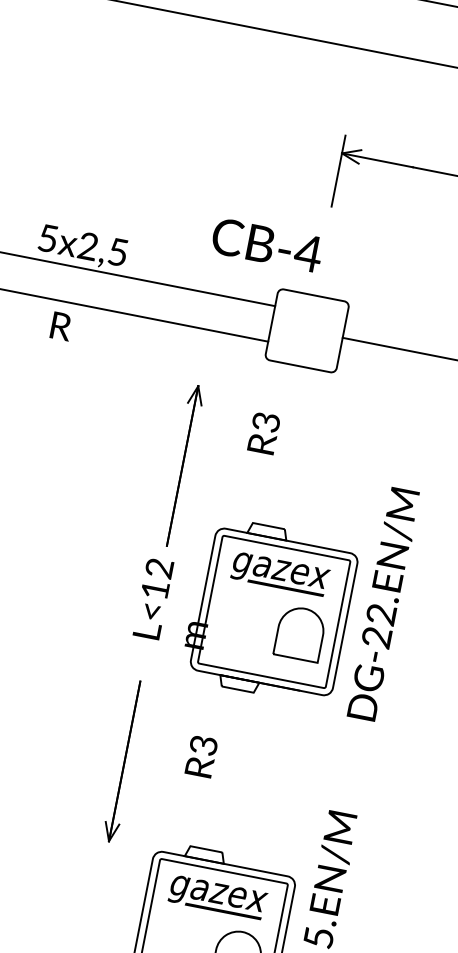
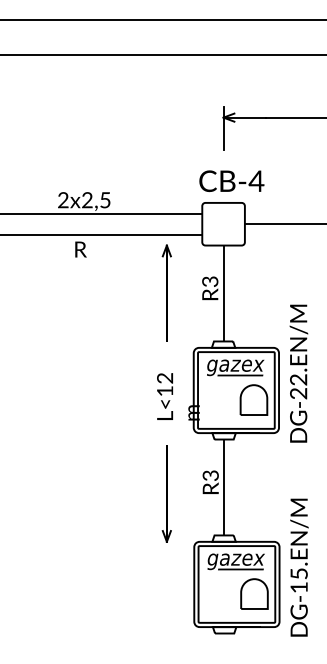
text: (48, 239) -> (63, 200), 5x2,5 -> 2x2,5
text: (267, 243) -> (231, 180), moved
line: (284, 446) -> (223, 293), added
part: (182, 464) -> (166, 292), moved
line: (222, 769) -> (224, 487), added

